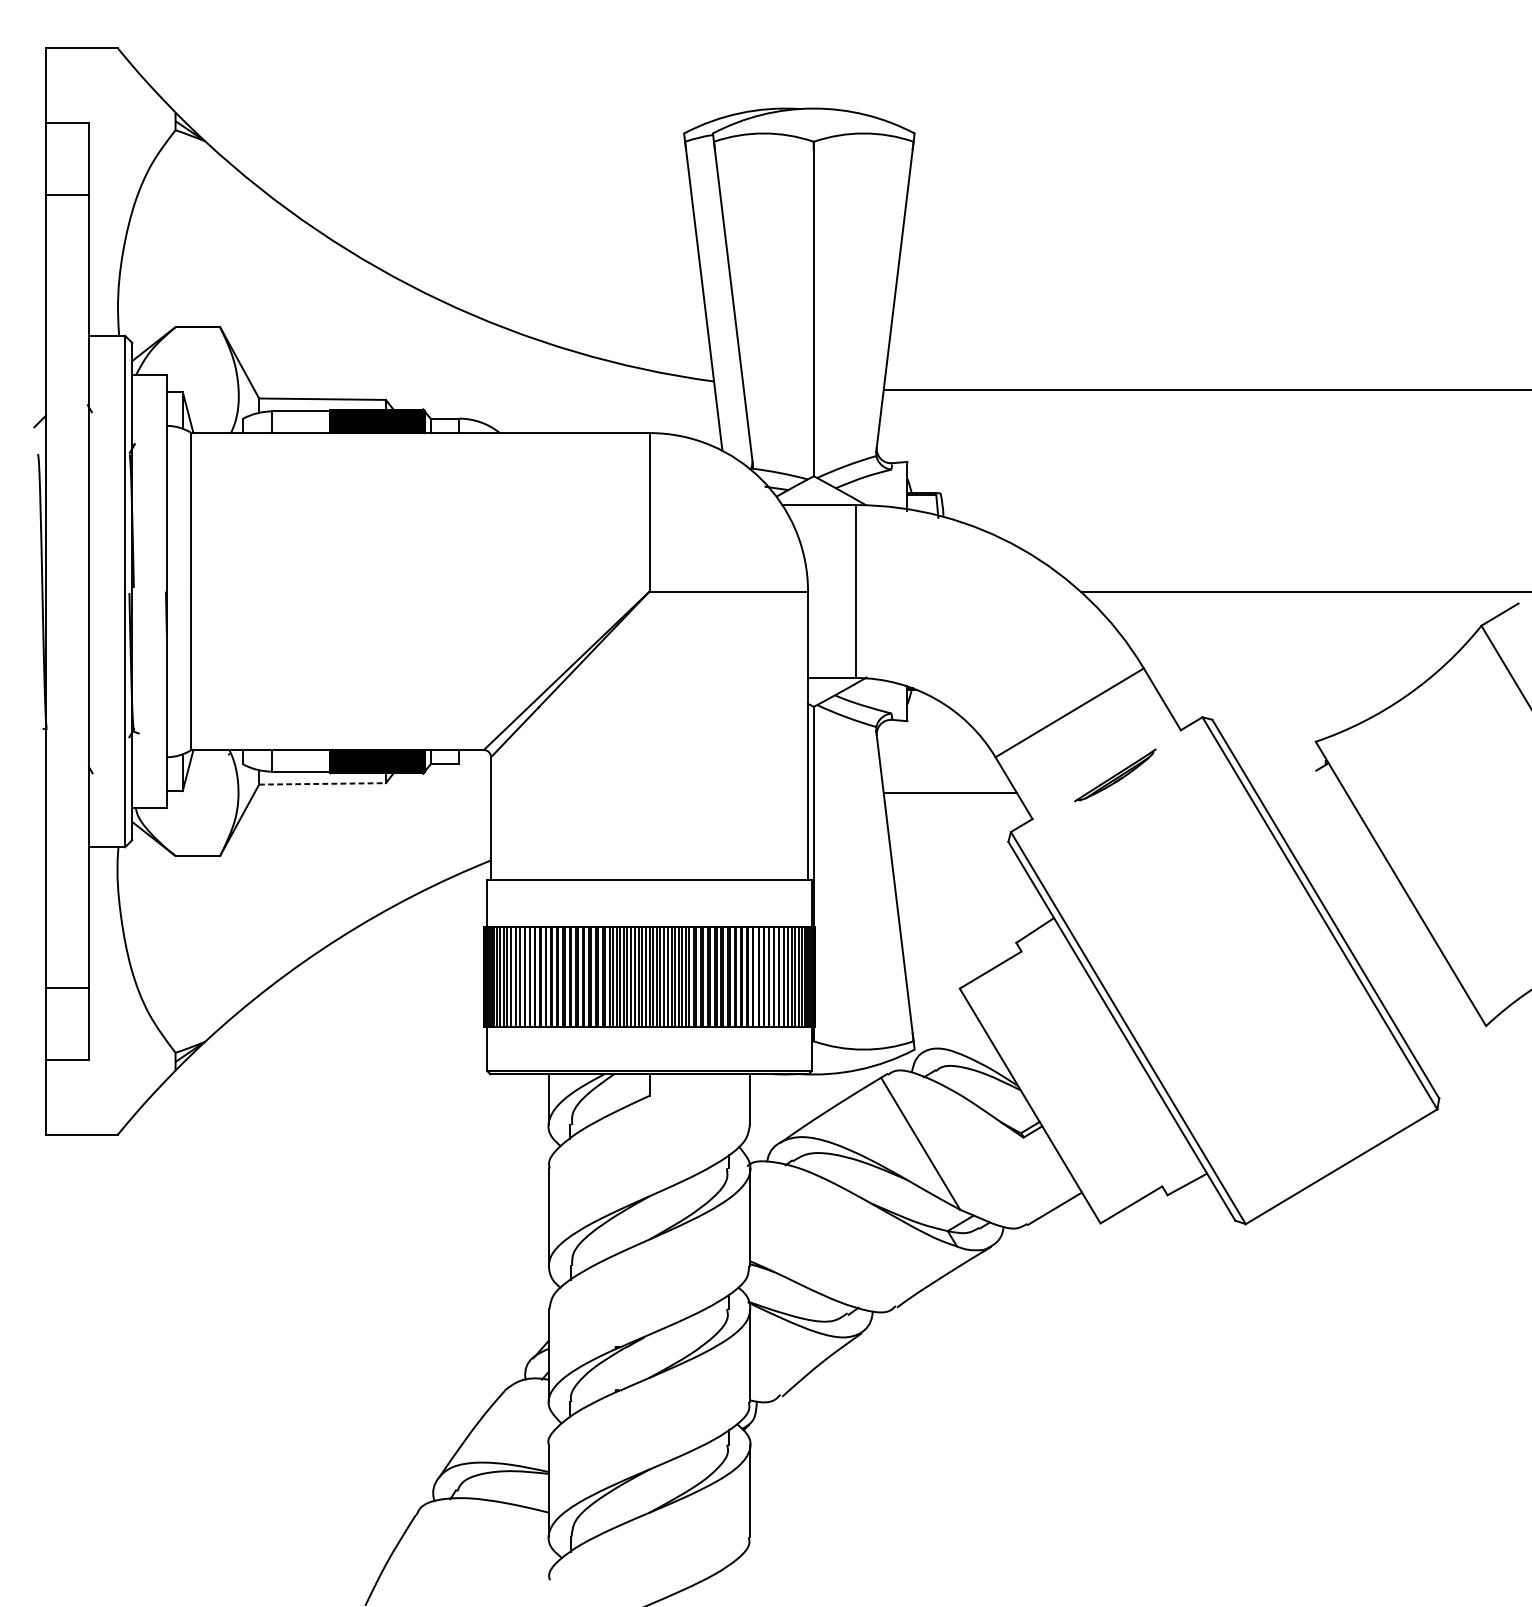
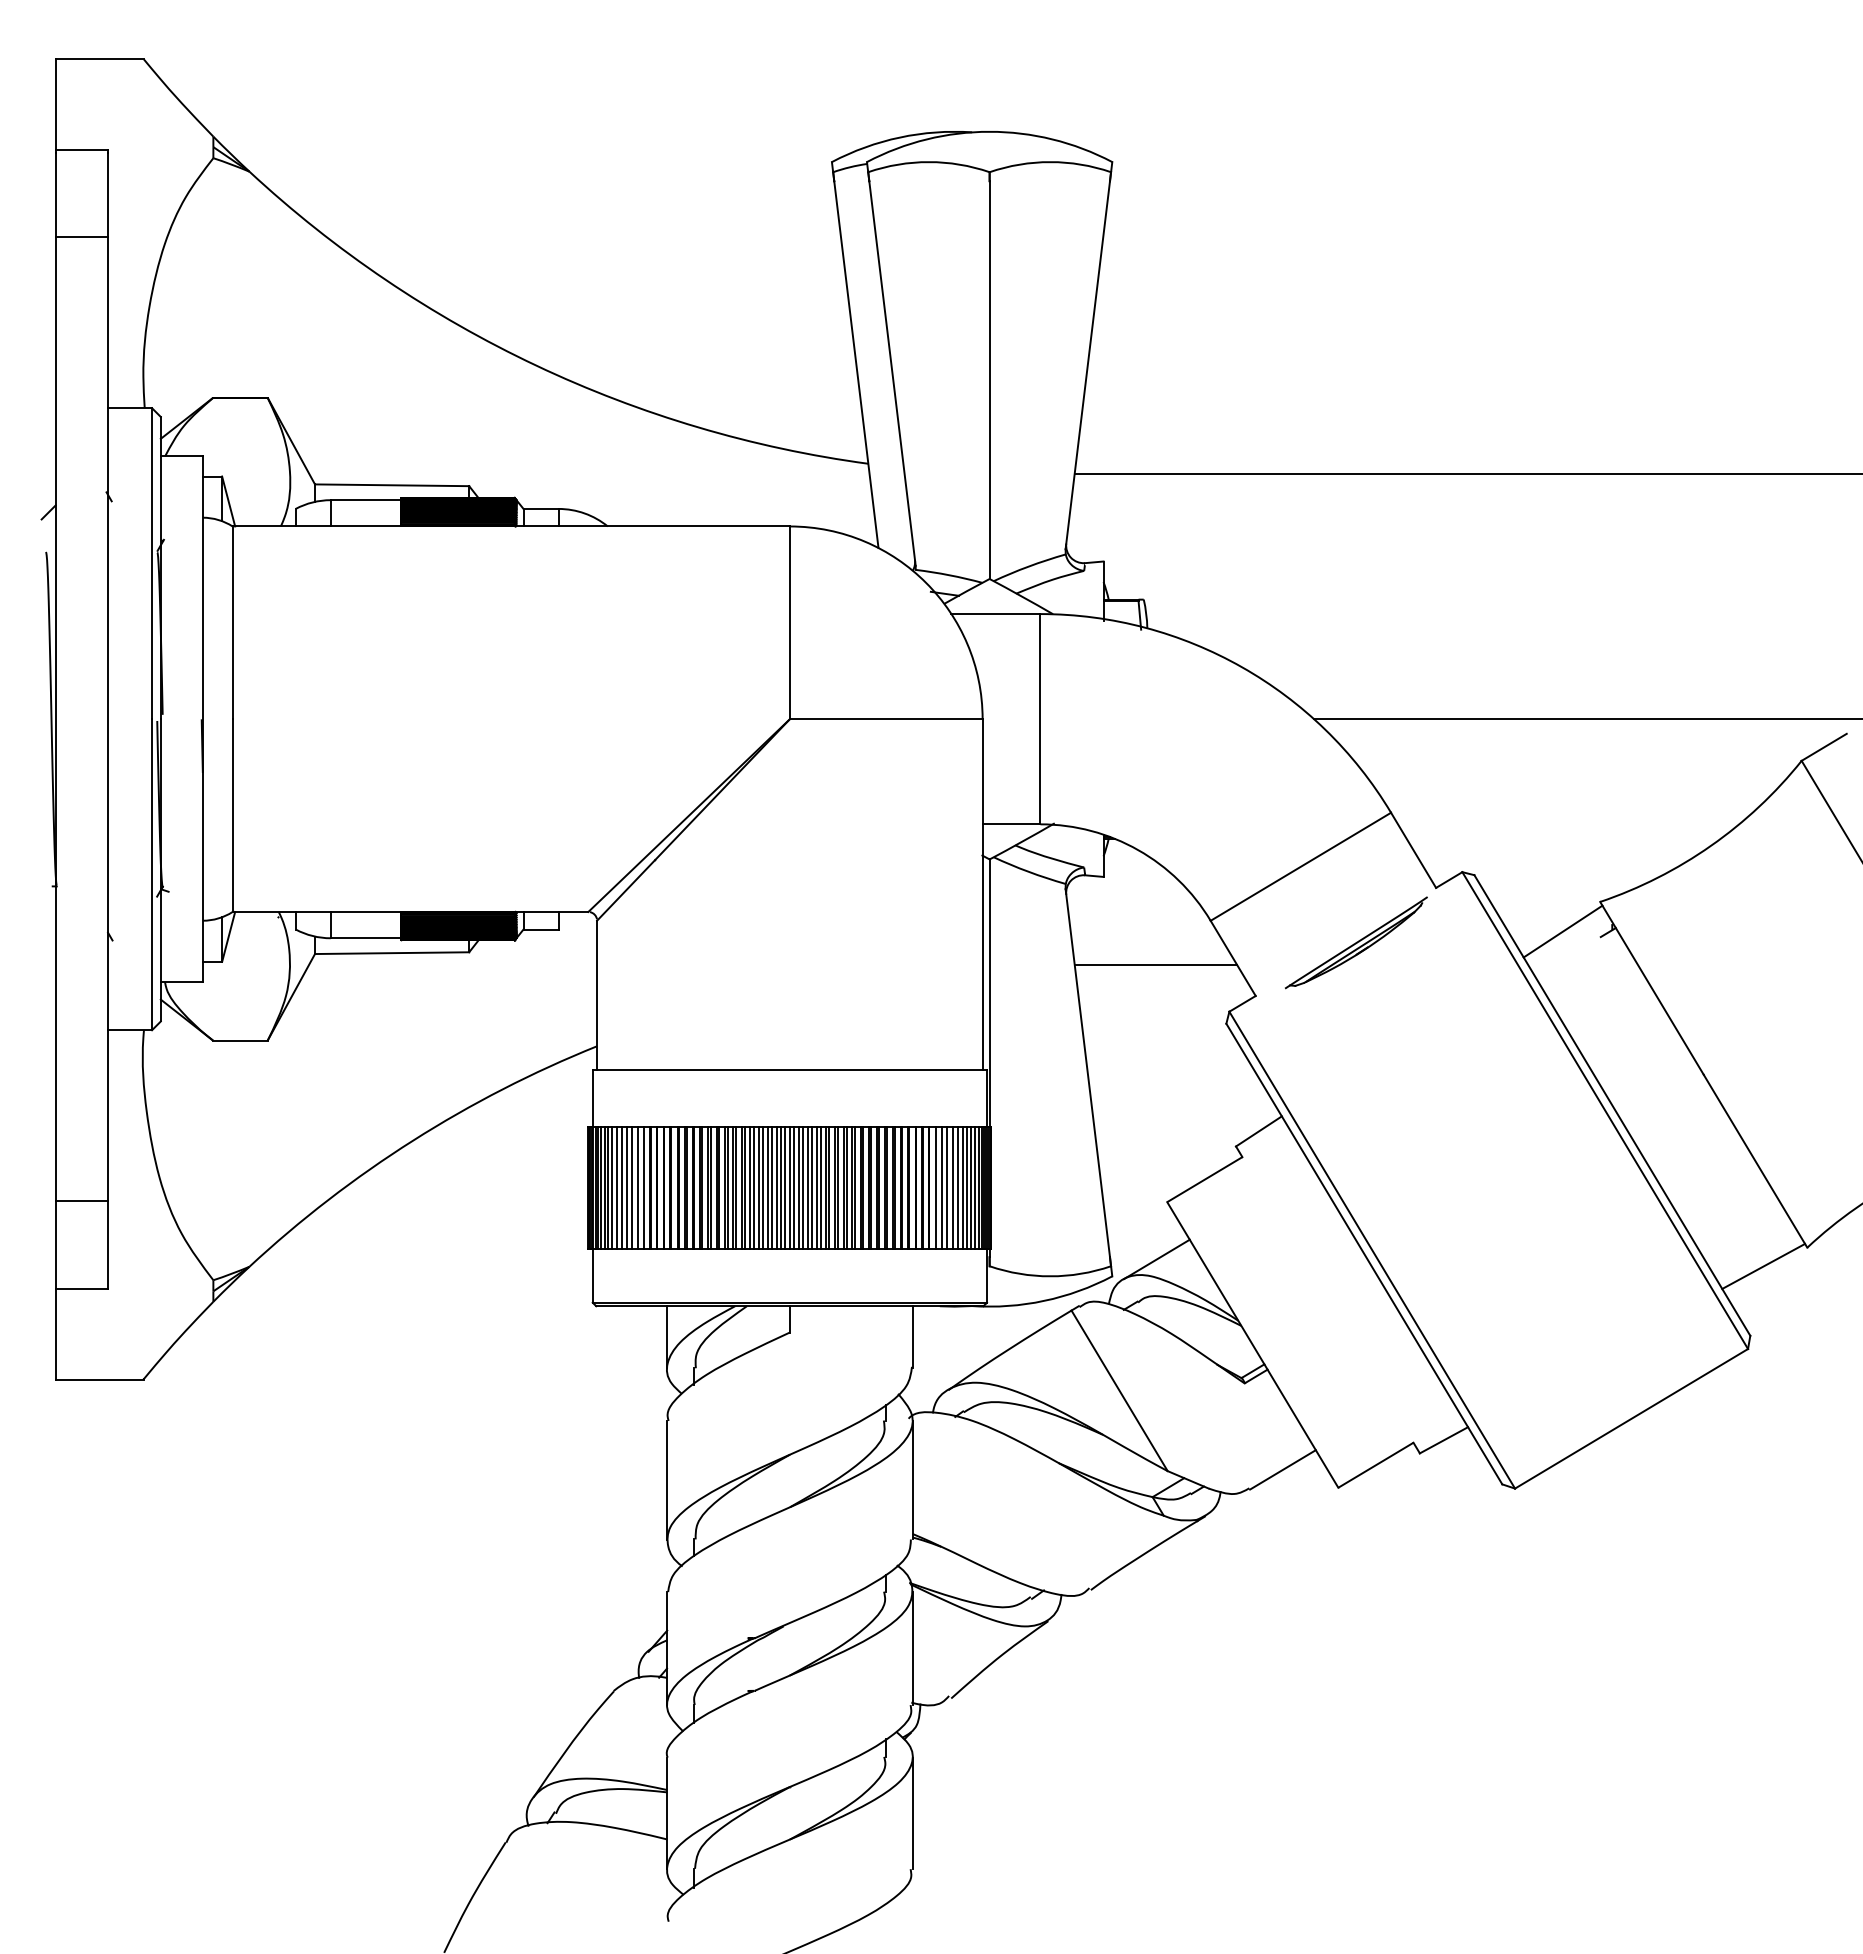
line: (1284, 766) -> (1562, 931), added
part: (1115, 775) -> (1356, 942), size x1.43
line: (322, 784) -> (392, 953), dashed -> solid
line: (950, 1035) -> (1156, 1259), added
line: (1450, 1040) -> (1763, 1265), added

